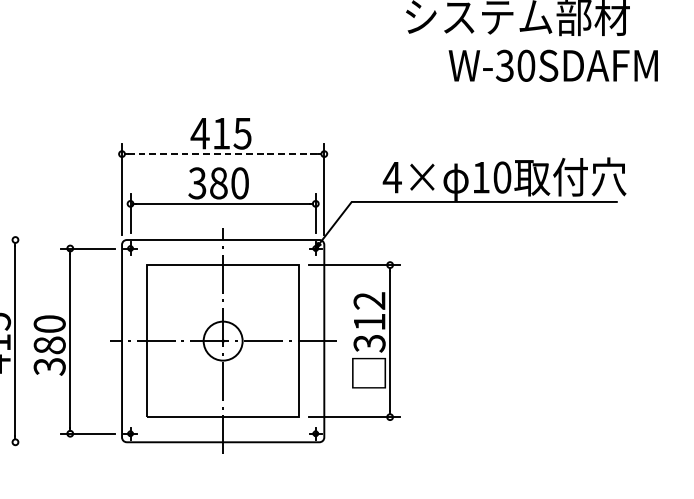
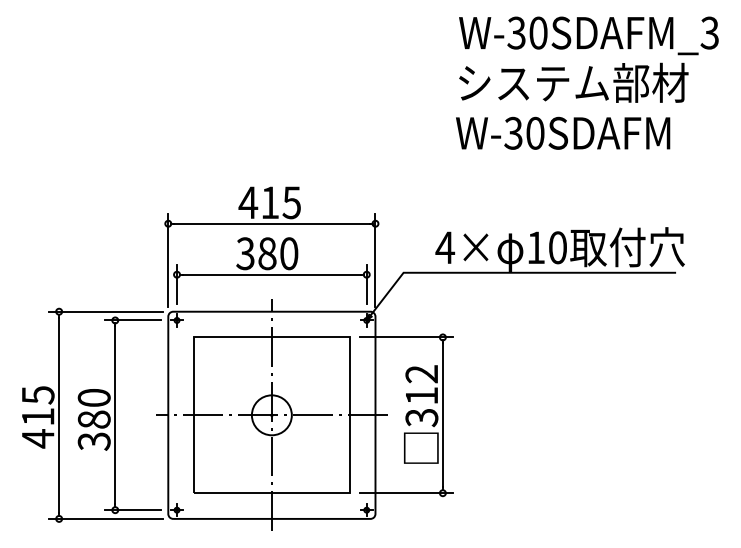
text: (553, 65) -> (563, 132), moved
line: (222, 153) -> (271, 223), dashed -> solid
line: (61, 239) -> (106, 311), added
line: (61, 441) -> (106, 518), added

